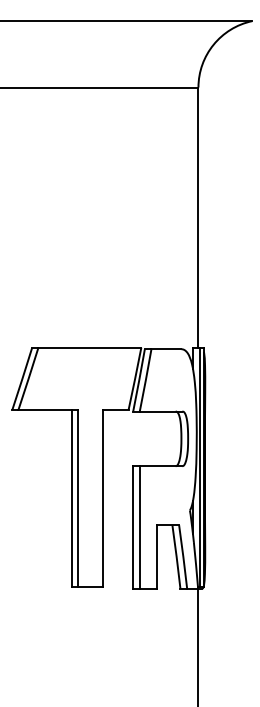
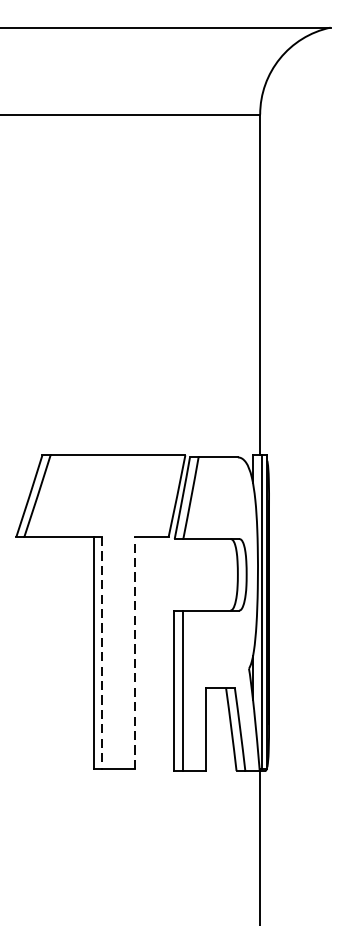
line: (78, 498) -> (103, 652), solid -> dashed
line: (103, 498) -> (135, 652), solid -> dashed

